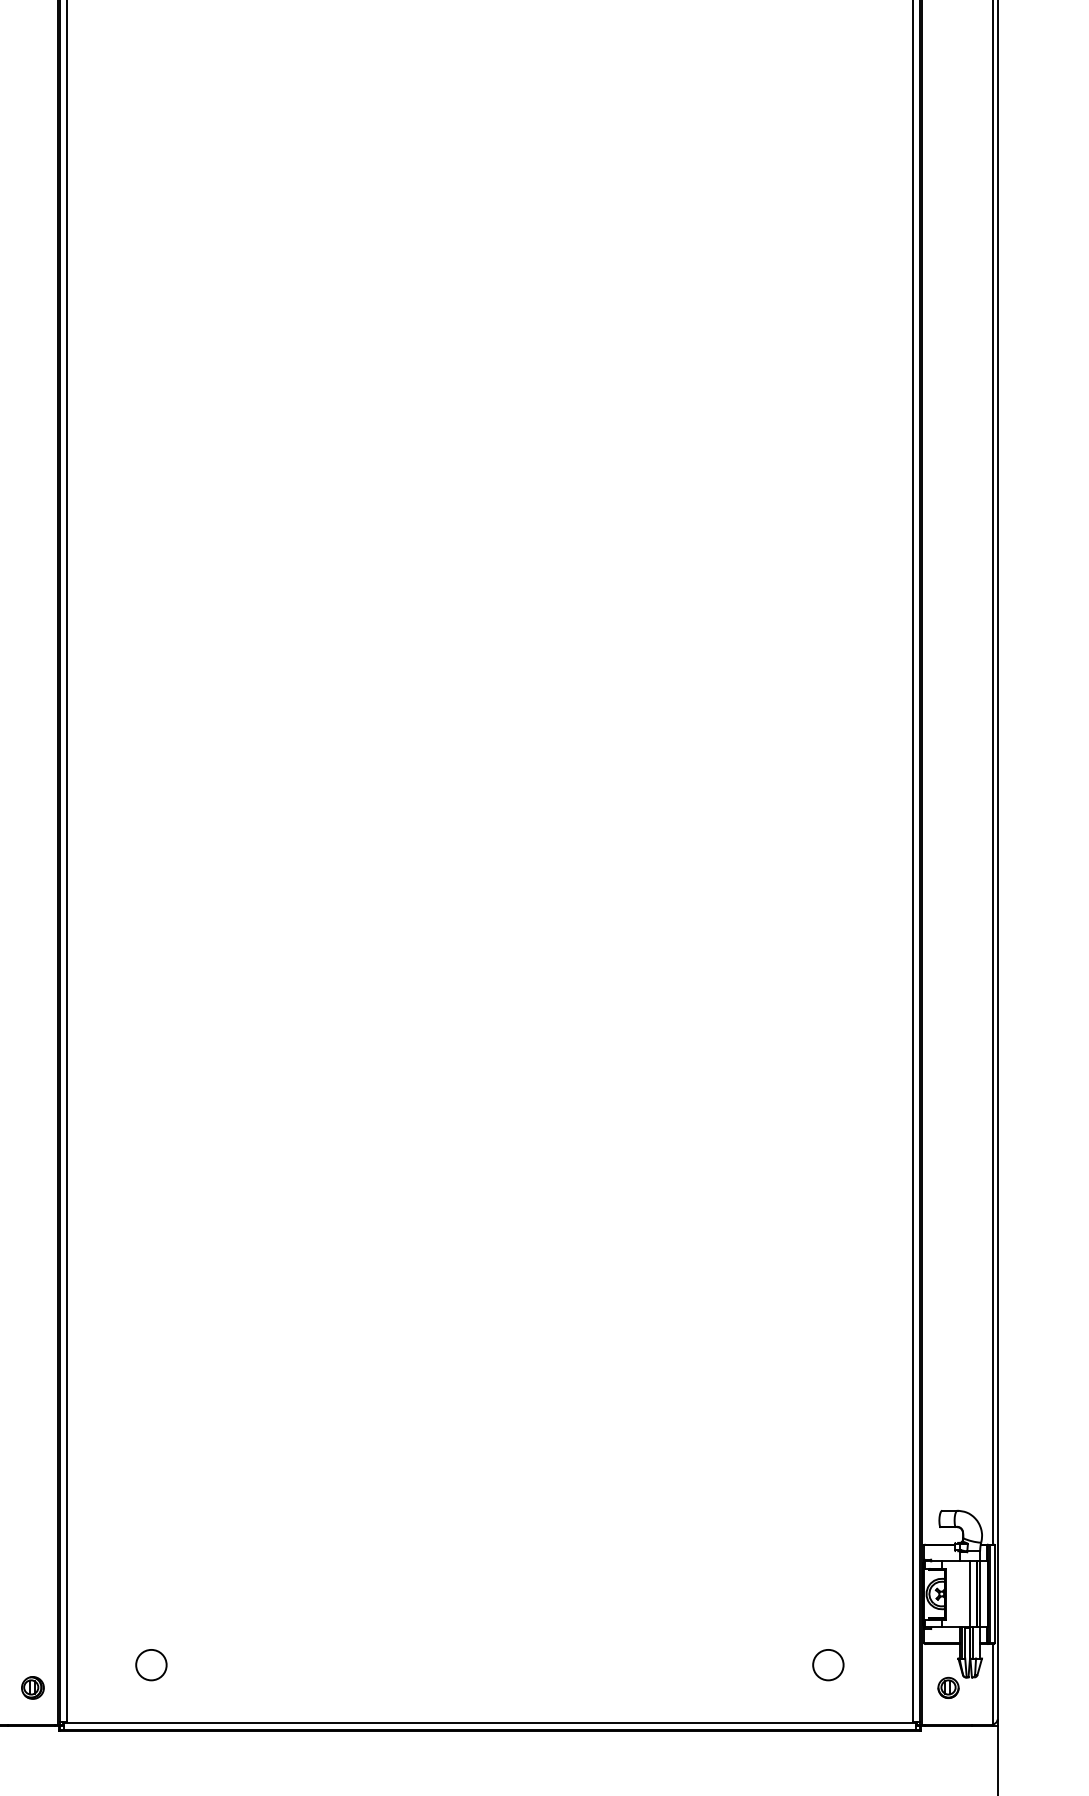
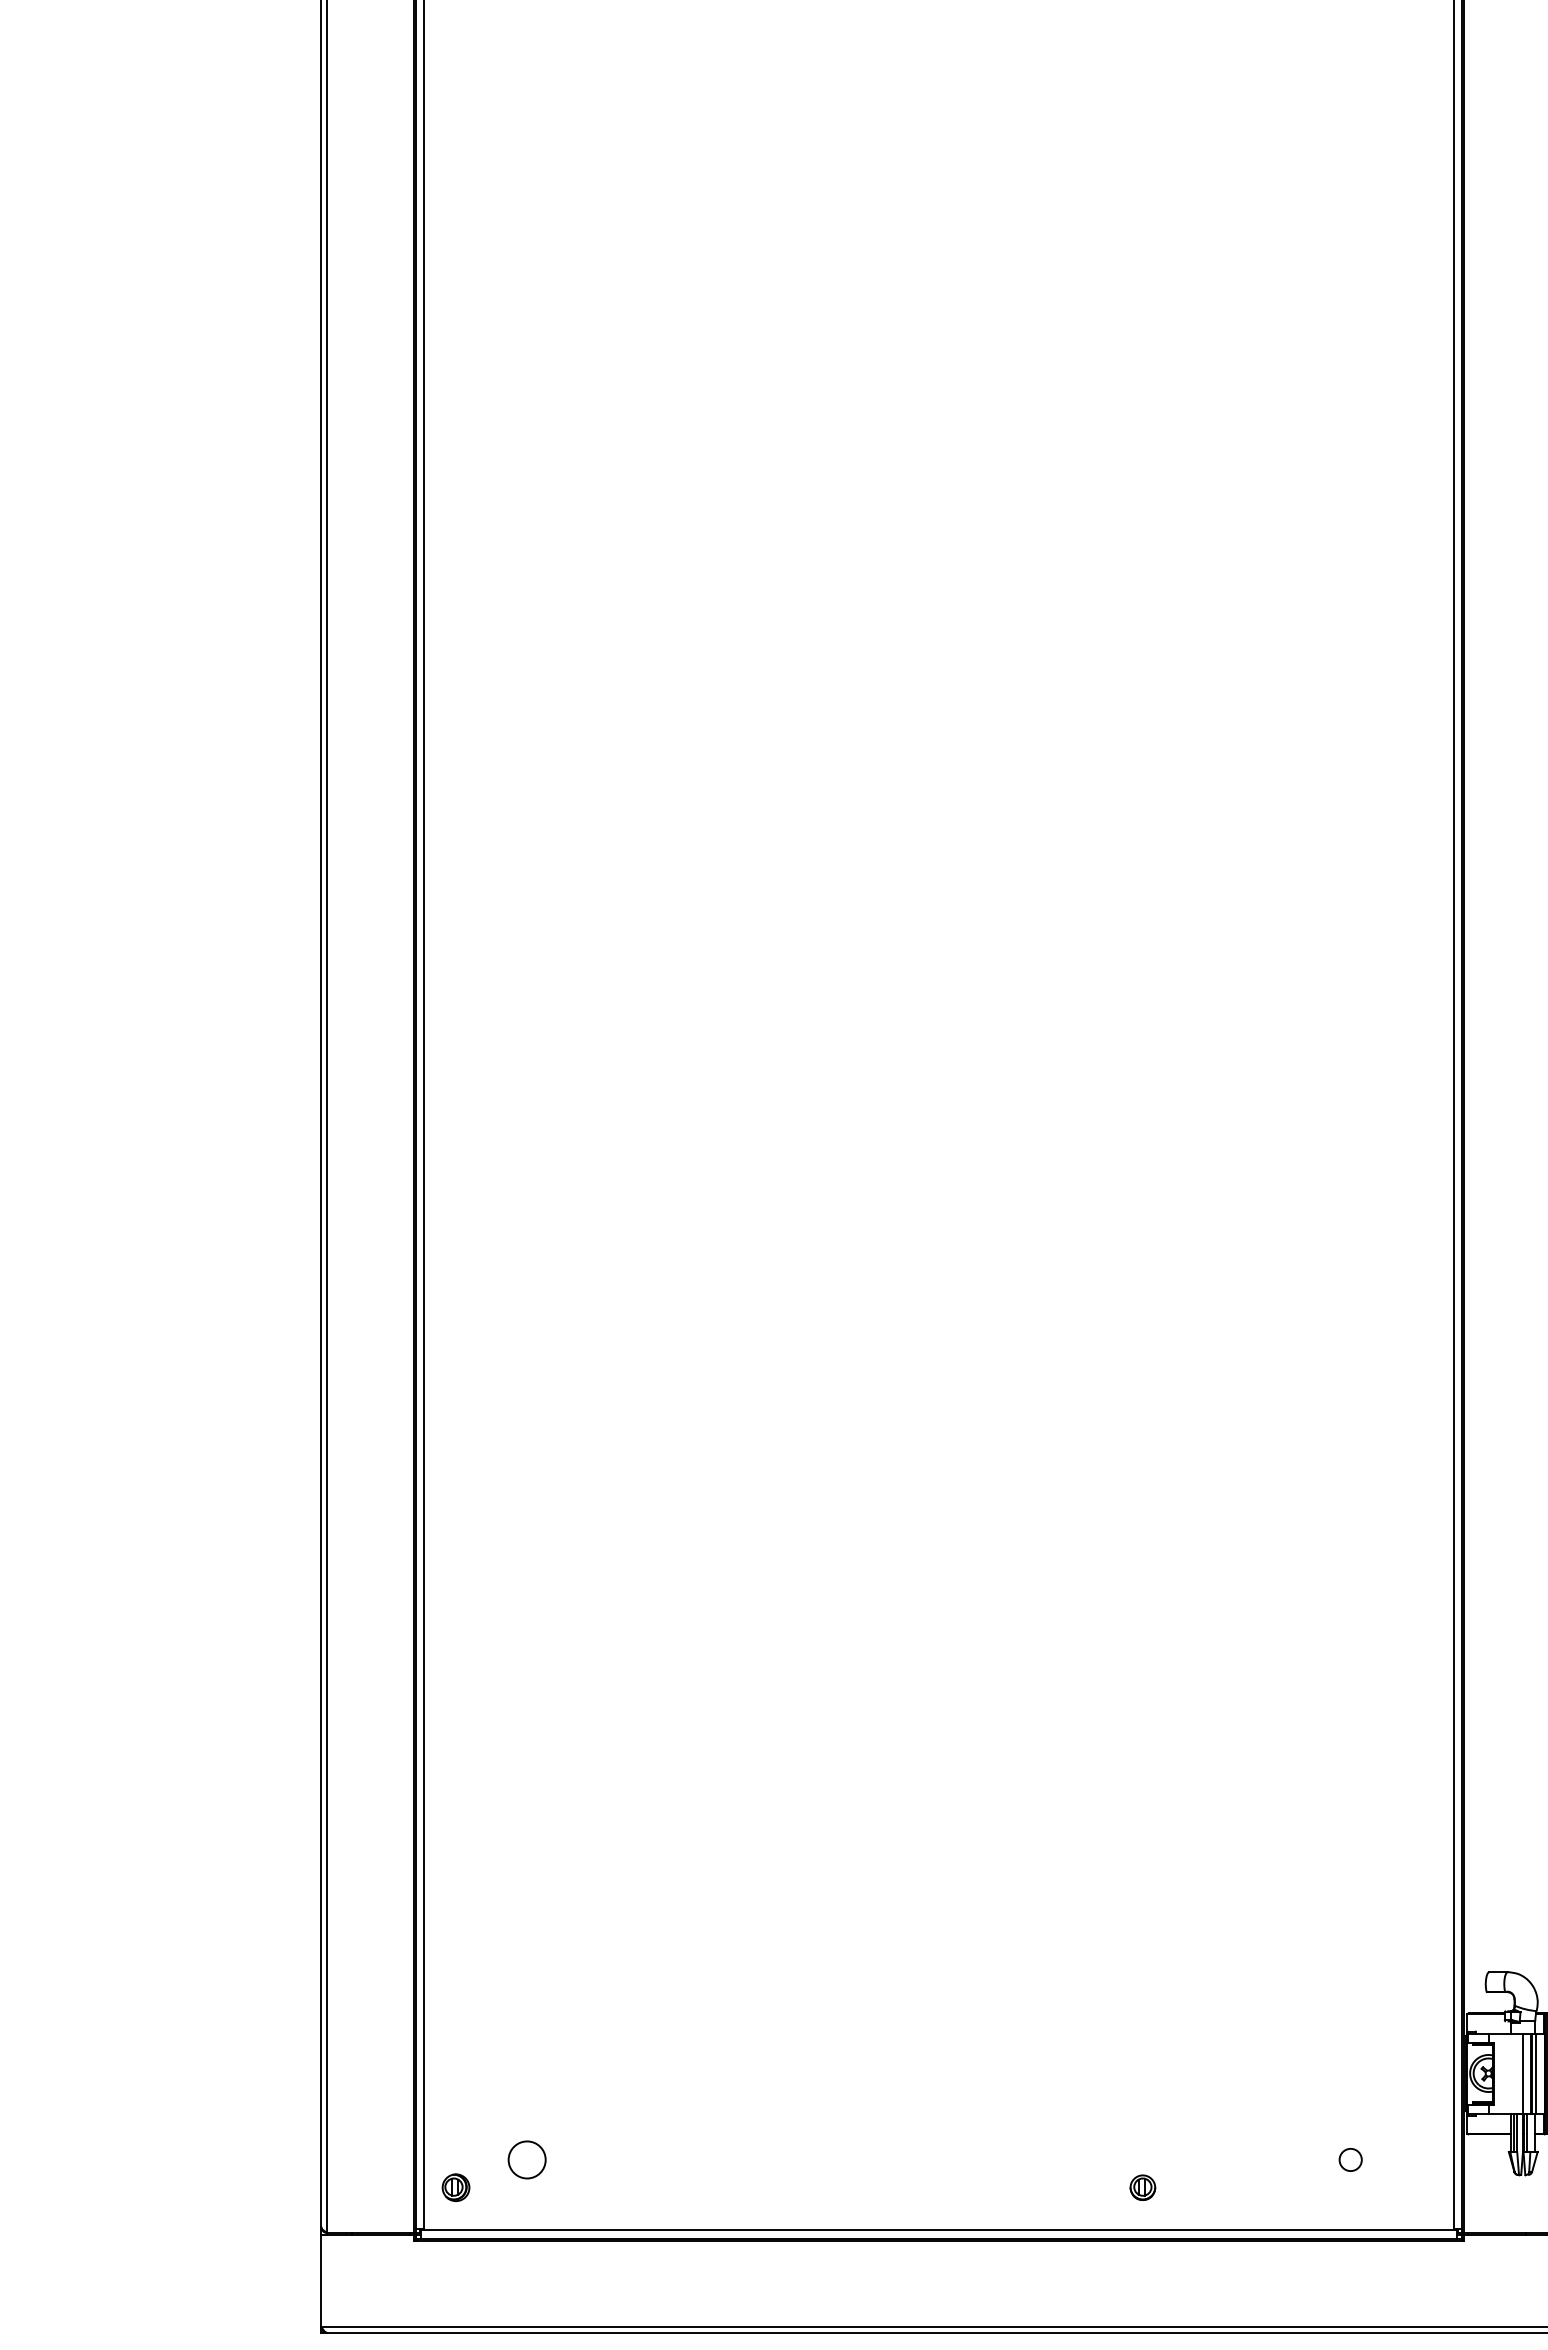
circle: (828, 1664) -> (1350, 2159), size x0.6
part: (32, 1687) -> (455, 2187), moved
part: (948, 1687) -> (1142, 2187), moved

